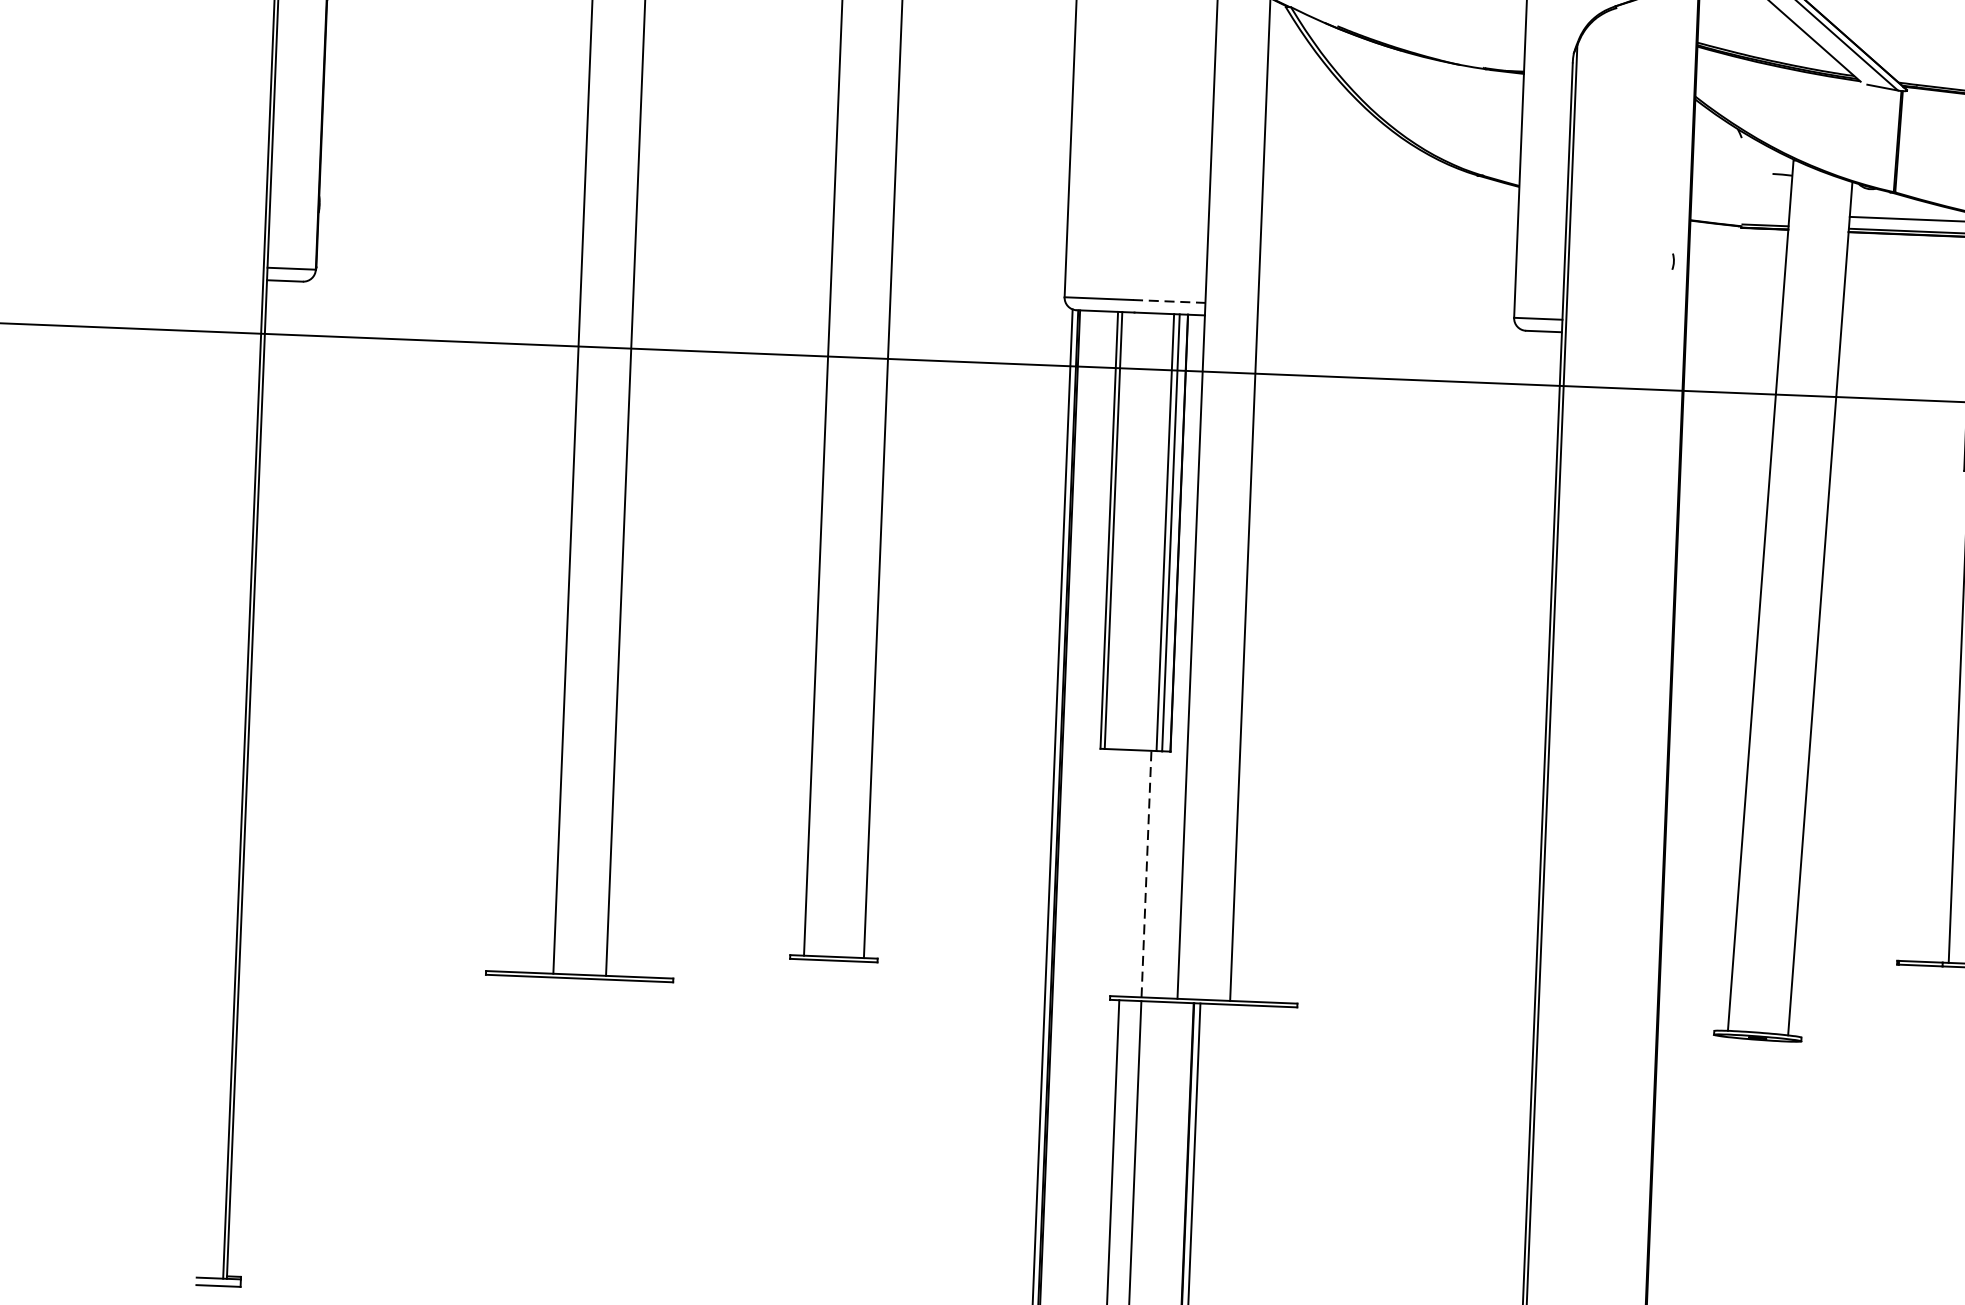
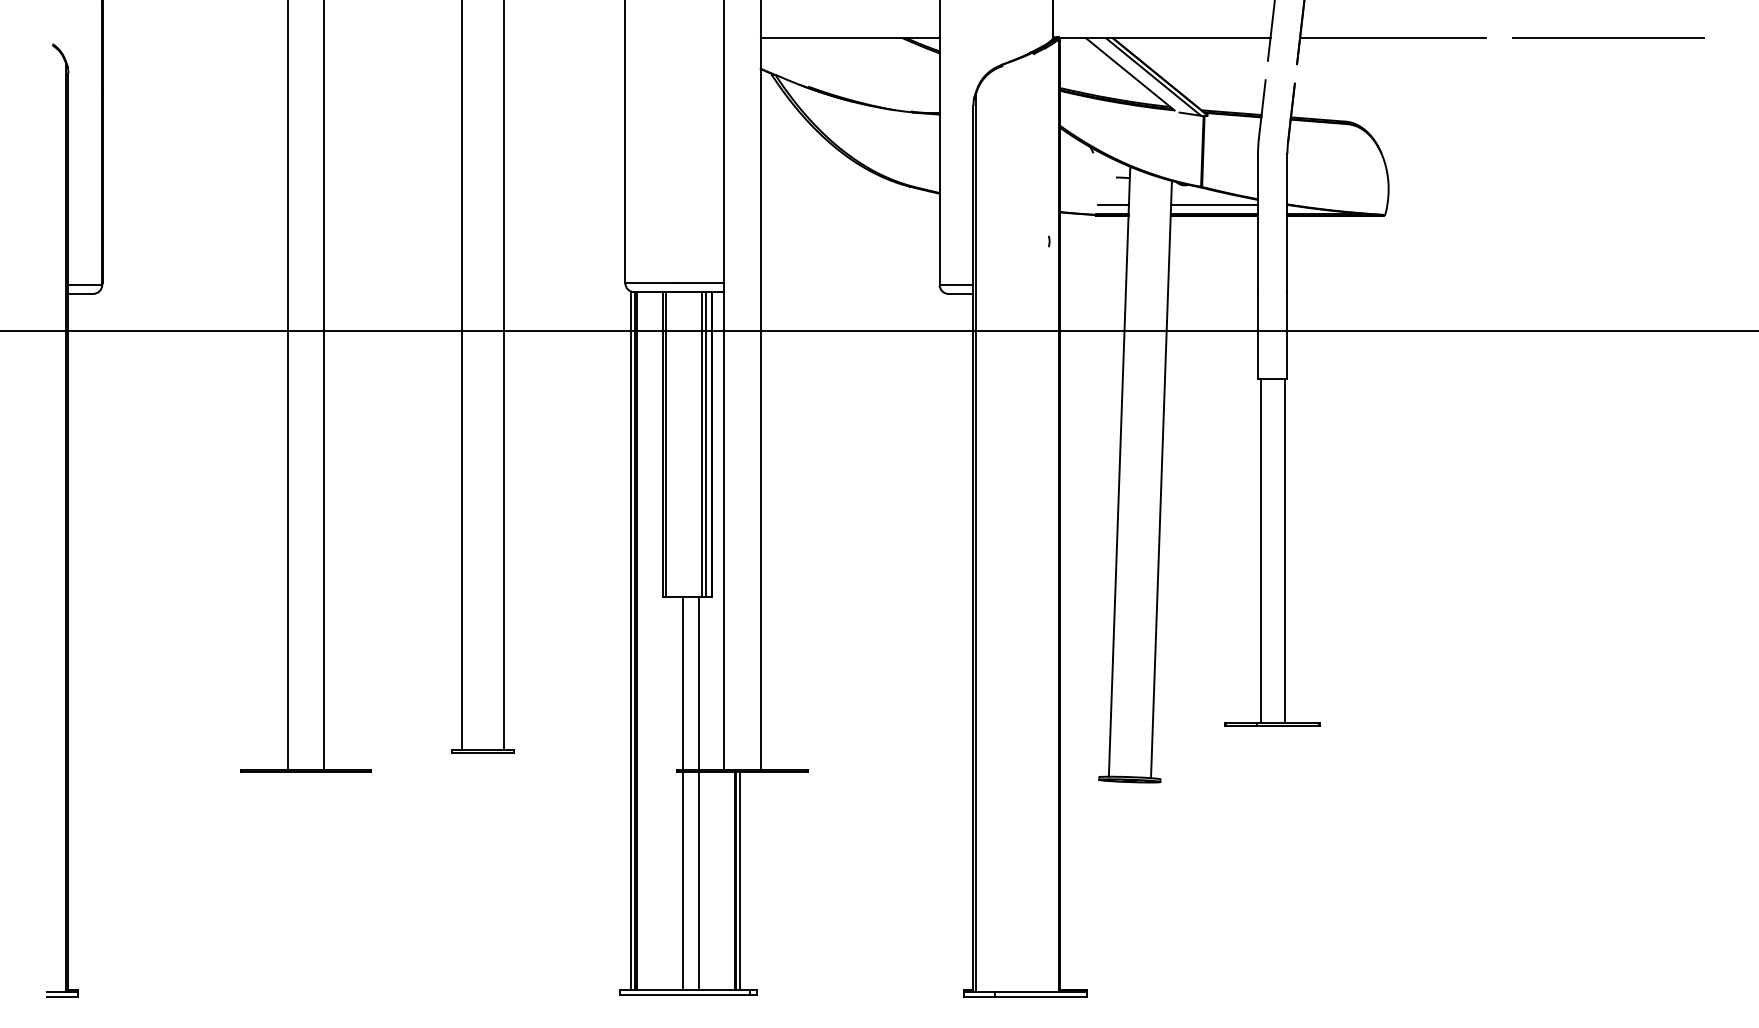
line: (1767, 213) -> (1113, 205), added
line: (1170, 301) -> (699, 283), dashed -> solid
line: (1124, 873) -> (683, 683), added
line: (1146, 873) -> (698, 683), dashed -> solid

